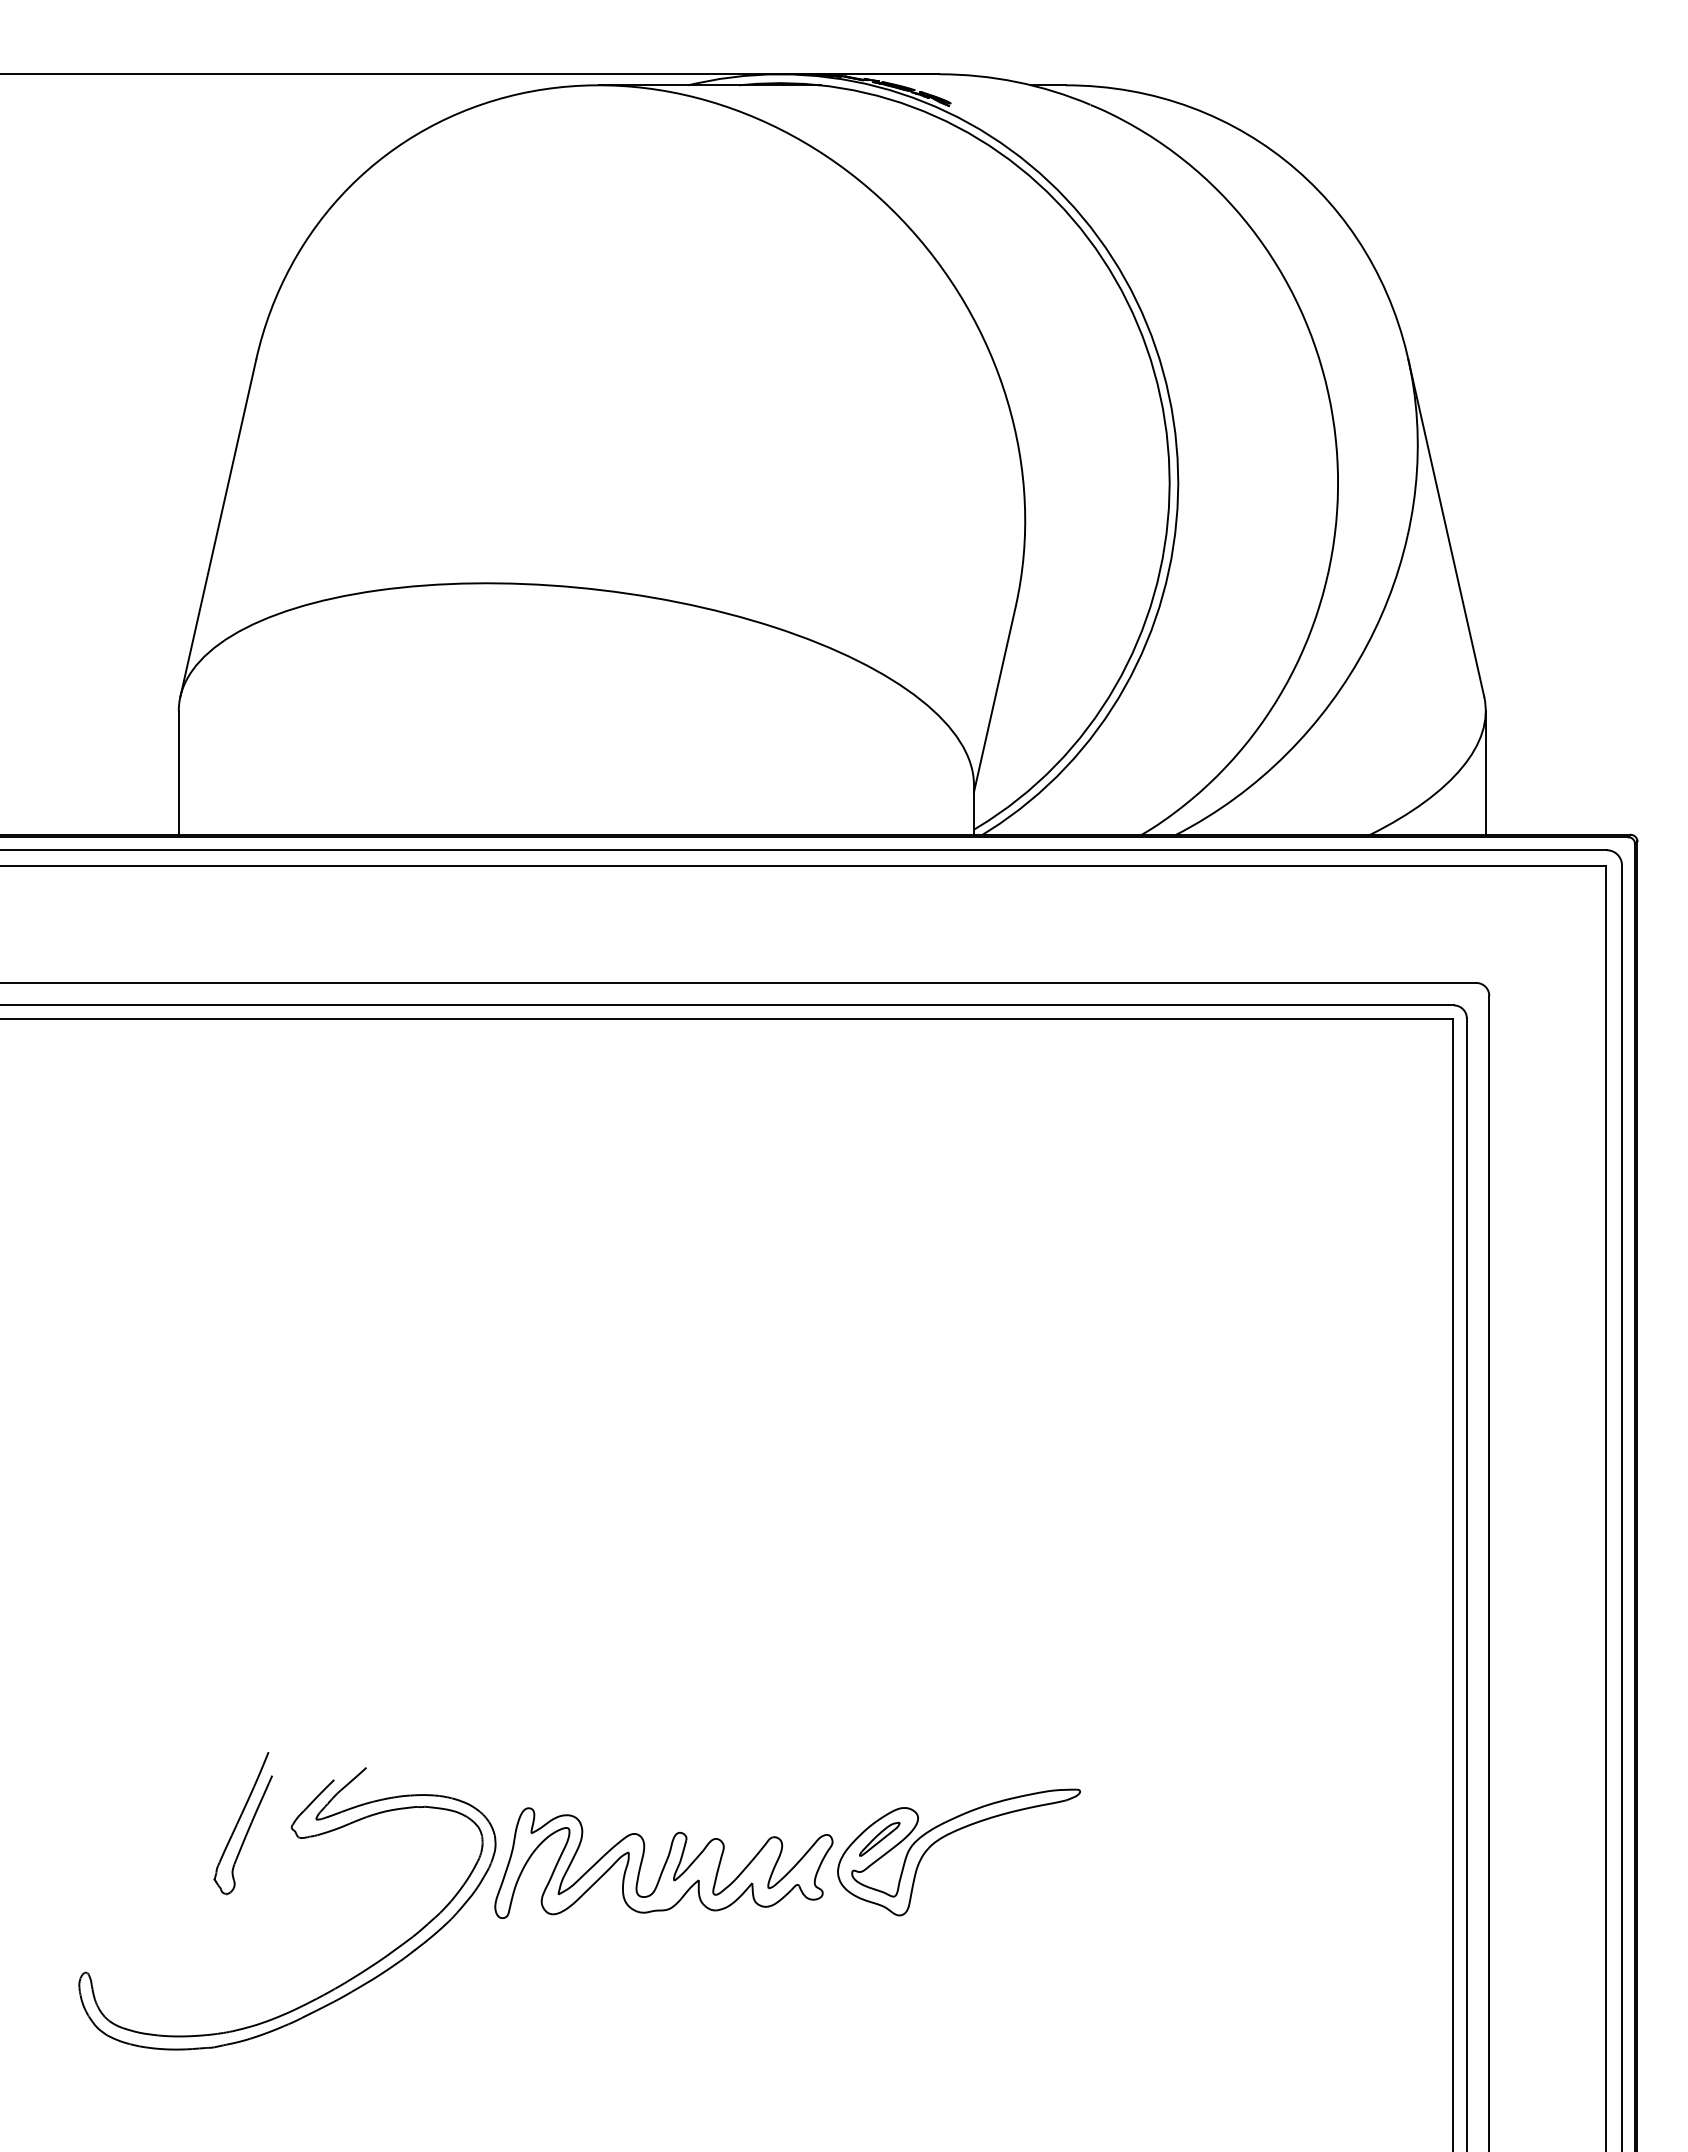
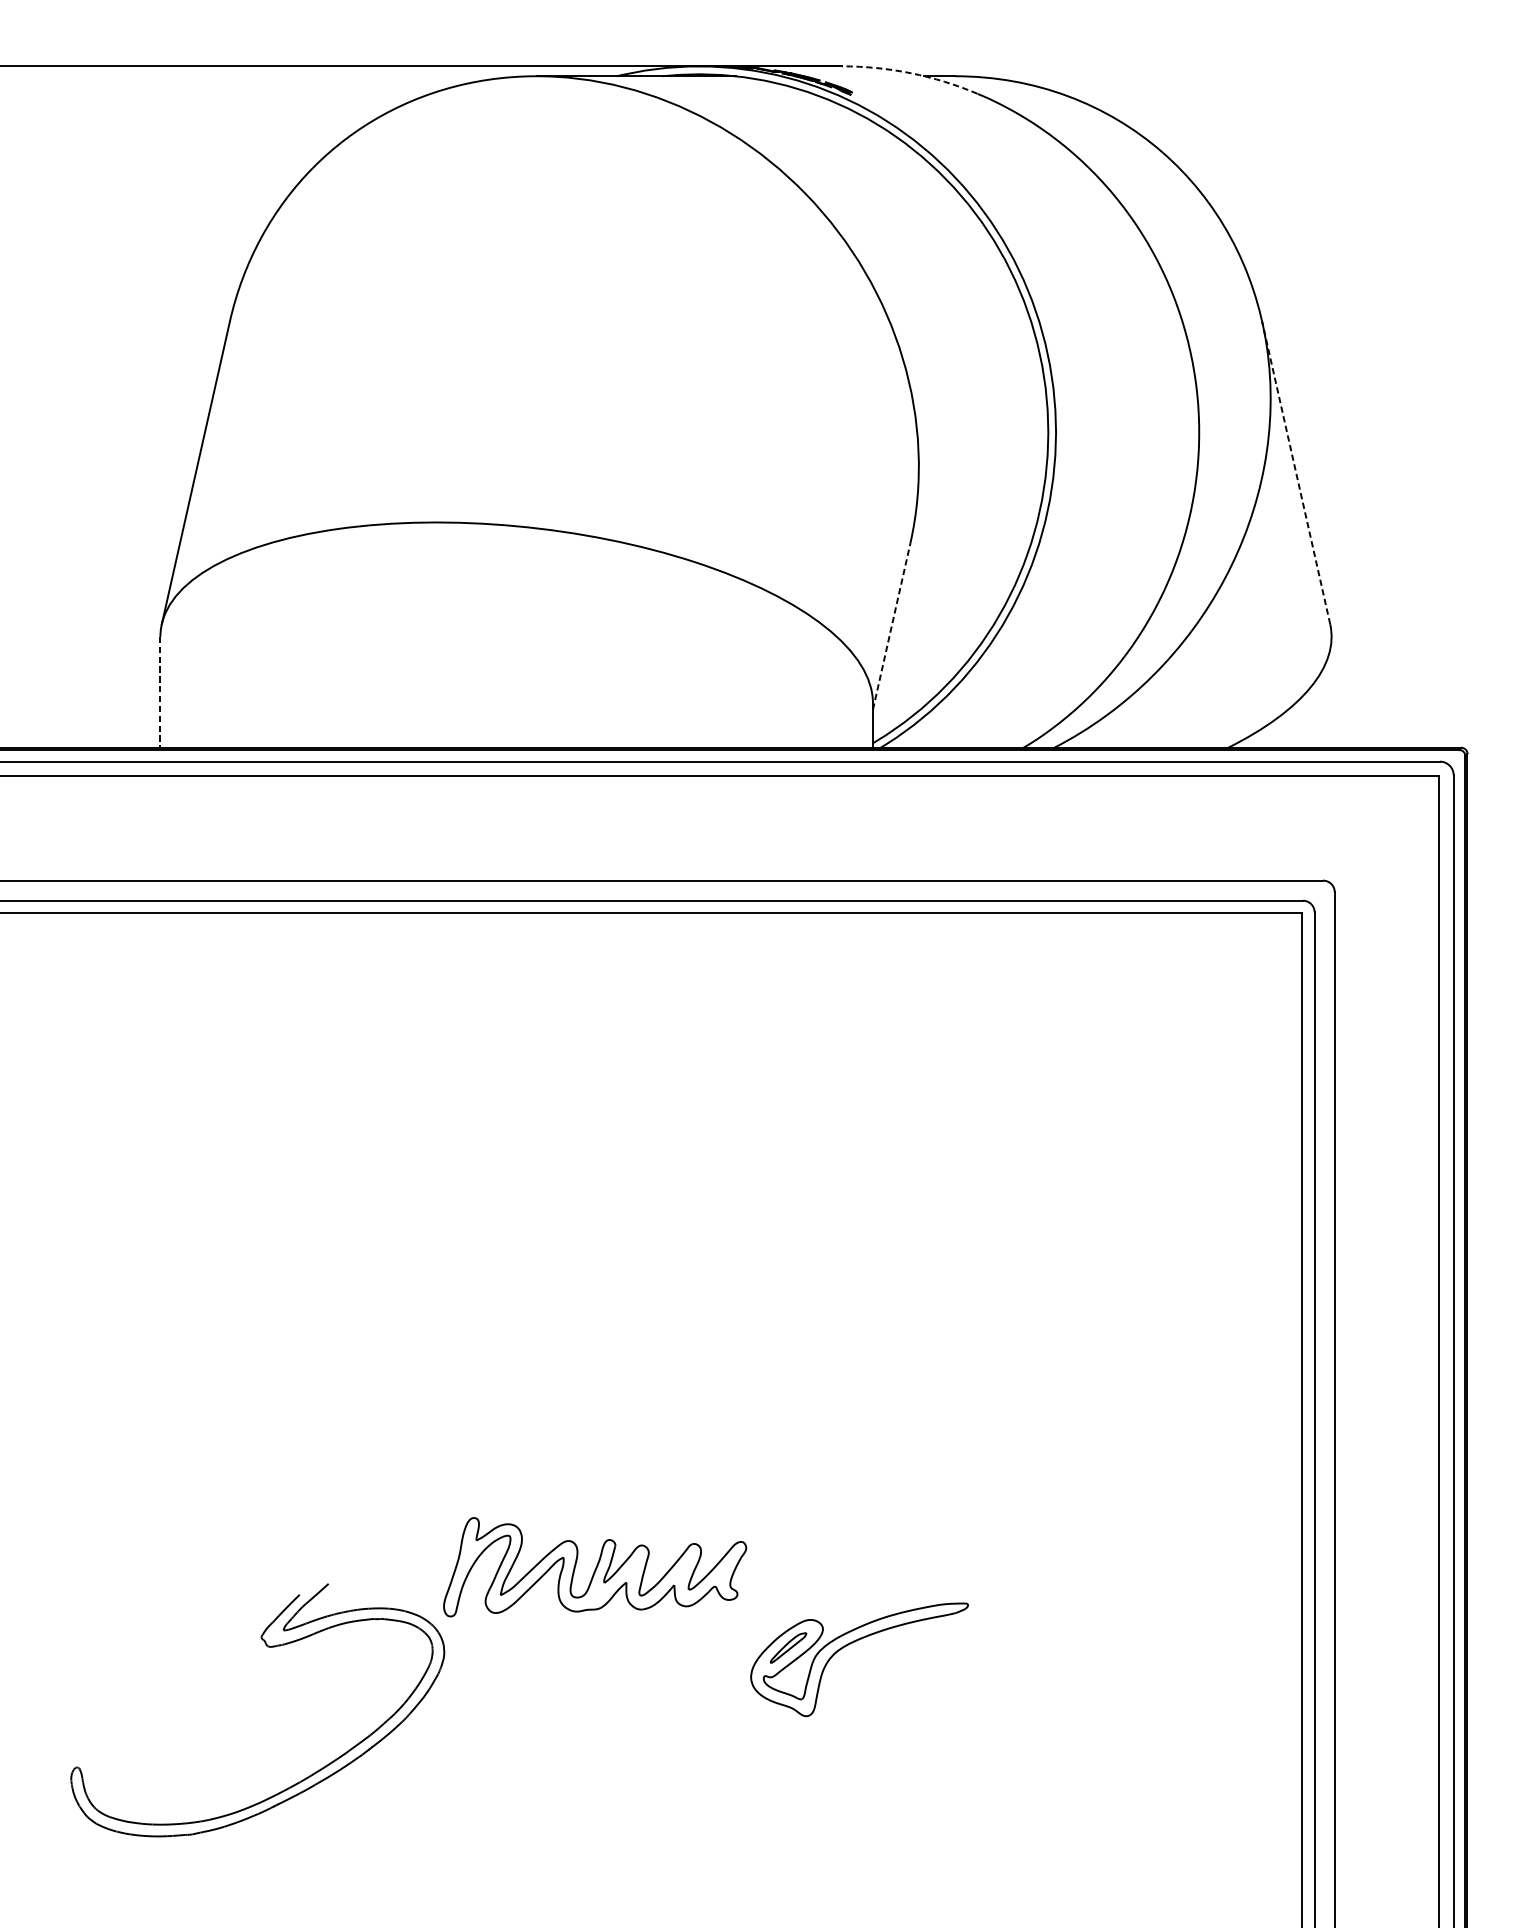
arc: (1016, 81) -> (911, 72), solid -> dashed
line: (1446, 528) -> (1296, 473), solid -> dashed
line: (995, 698) -> (892, 625), solid -> dashed
line: (178, 772) -> (160, 692), solid -> dashed
line: (1485, 772) -> (1331, 692), removed
part: (242, 1823) -> (217, 1633), removed
part: (663, 1862) -> (594, 1566), moved

